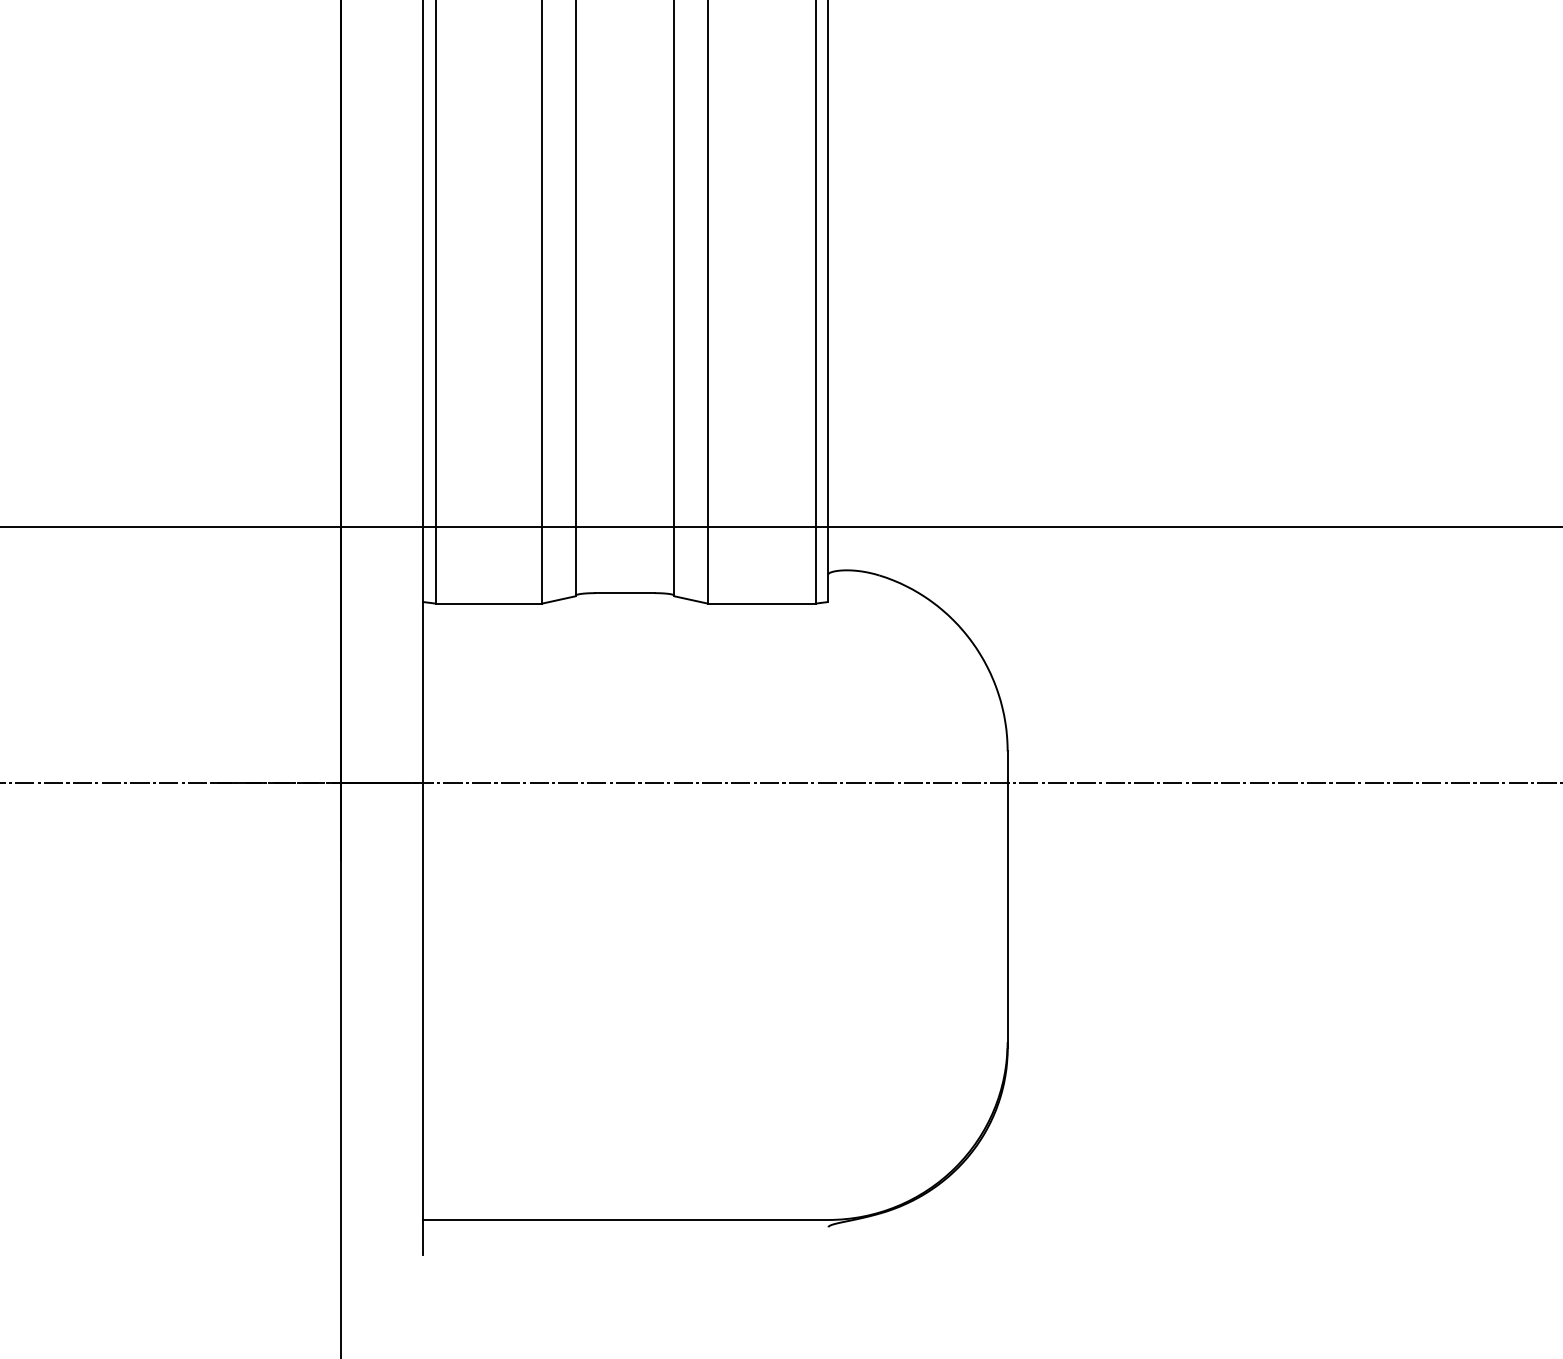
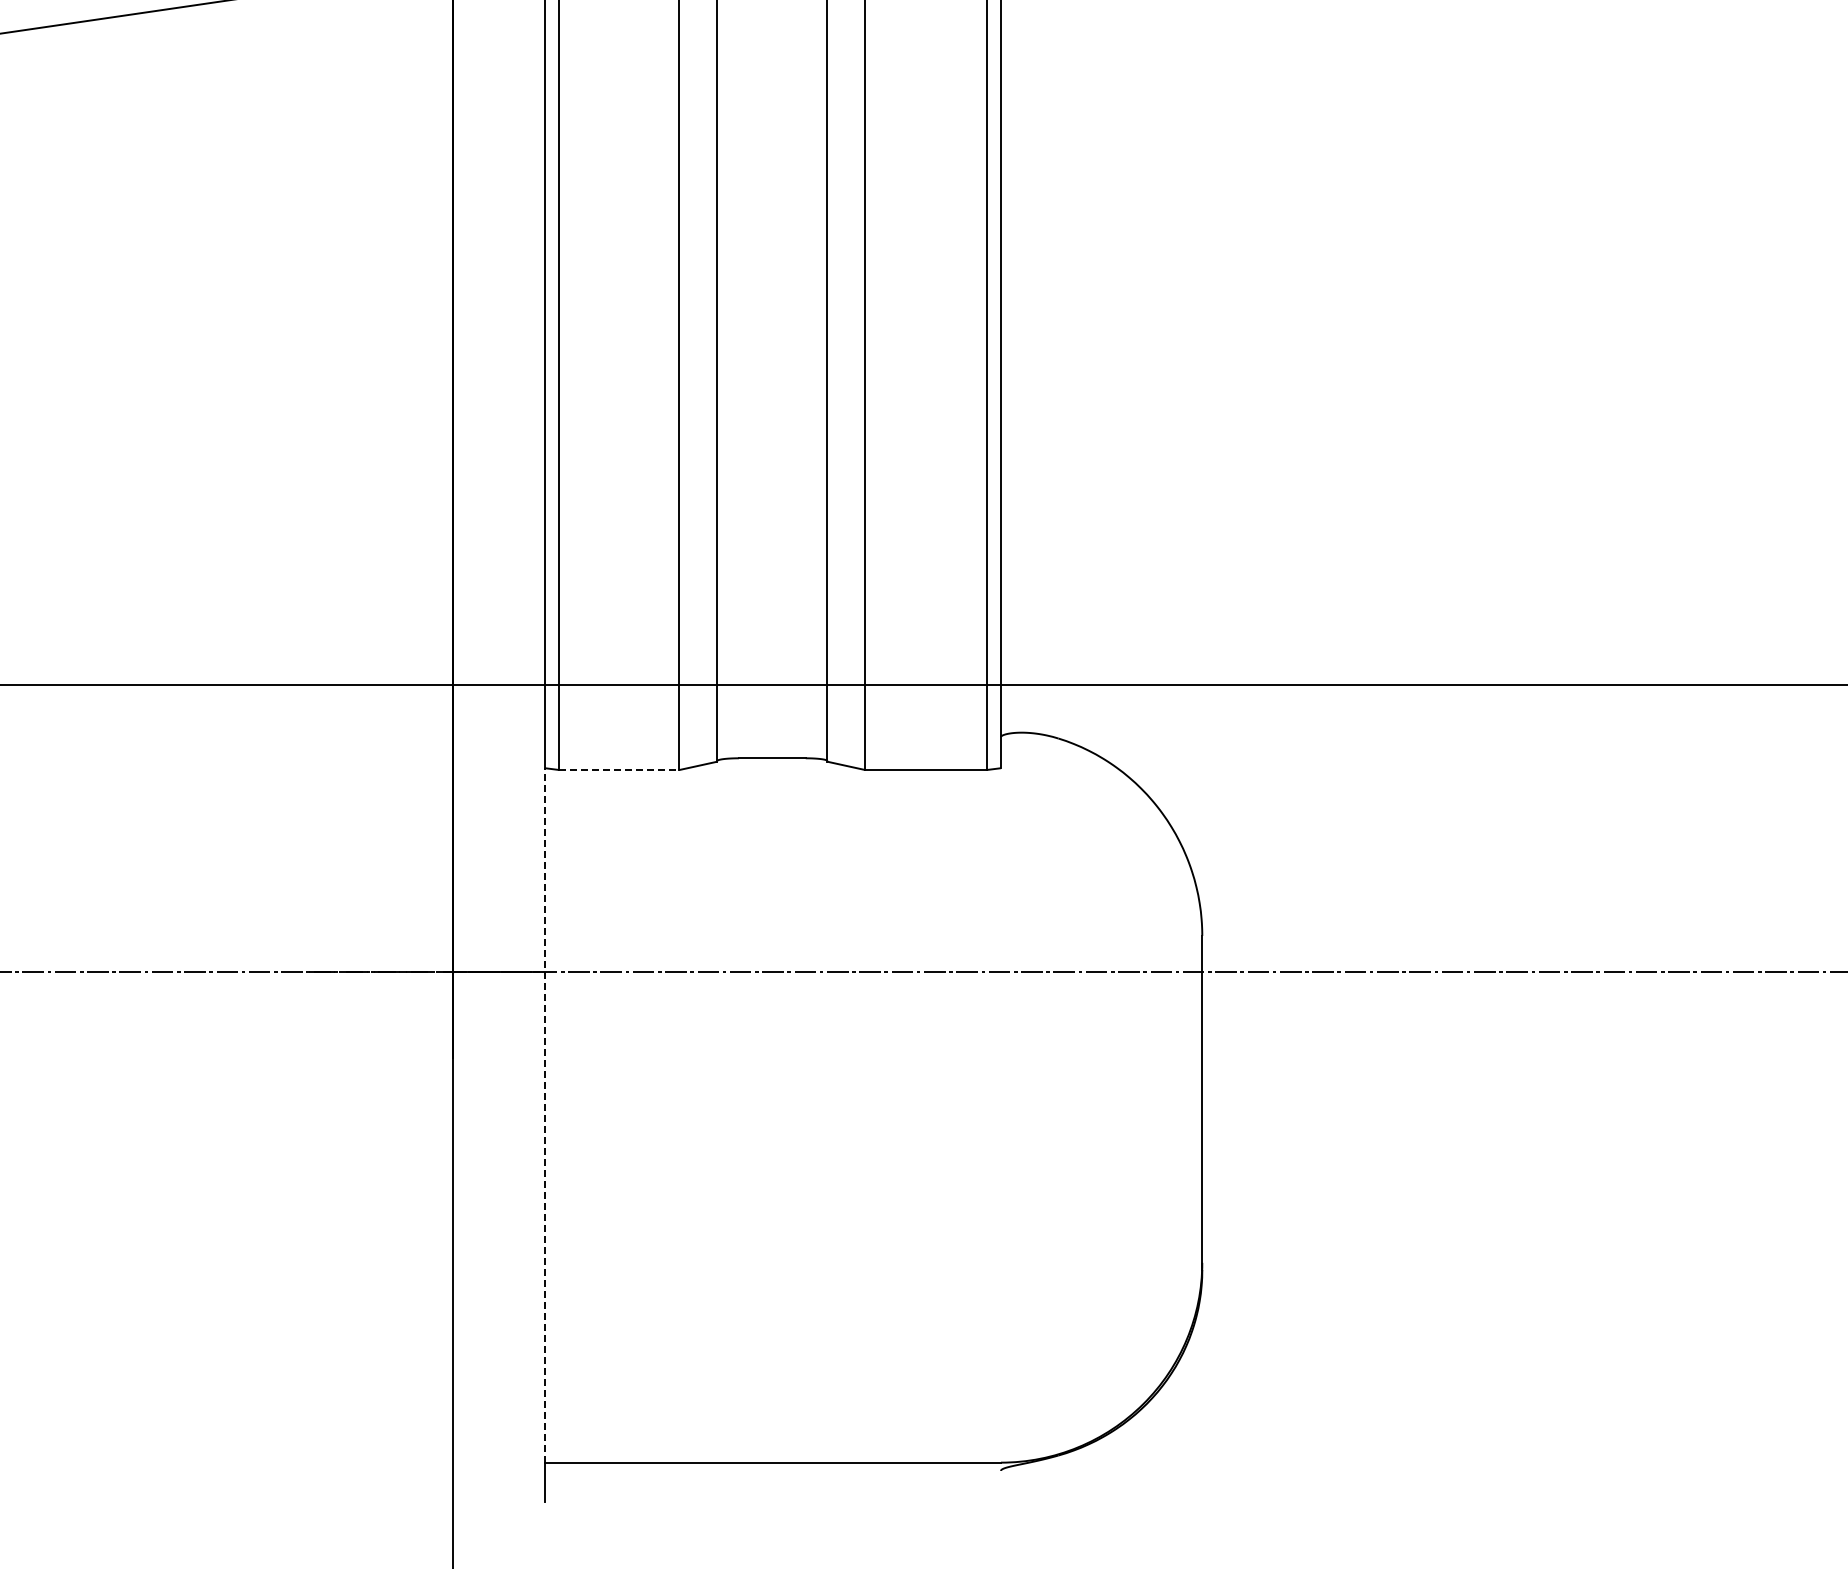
line: (489, 604) -> (619, 770), solid -> dashed
line: (423, 910) -> (545, 1114), solid -> dashed

